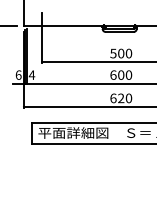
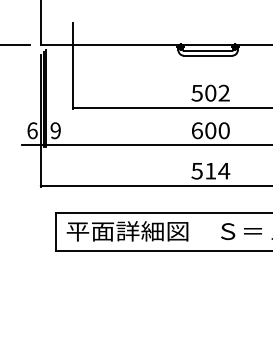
text: (128, 53) -> (223, 93), 500 -> 502
text: (31, 74) -> (54, 129), 4 -> 9
text: (121, 98) -> (211, 171), 620 -> 514

